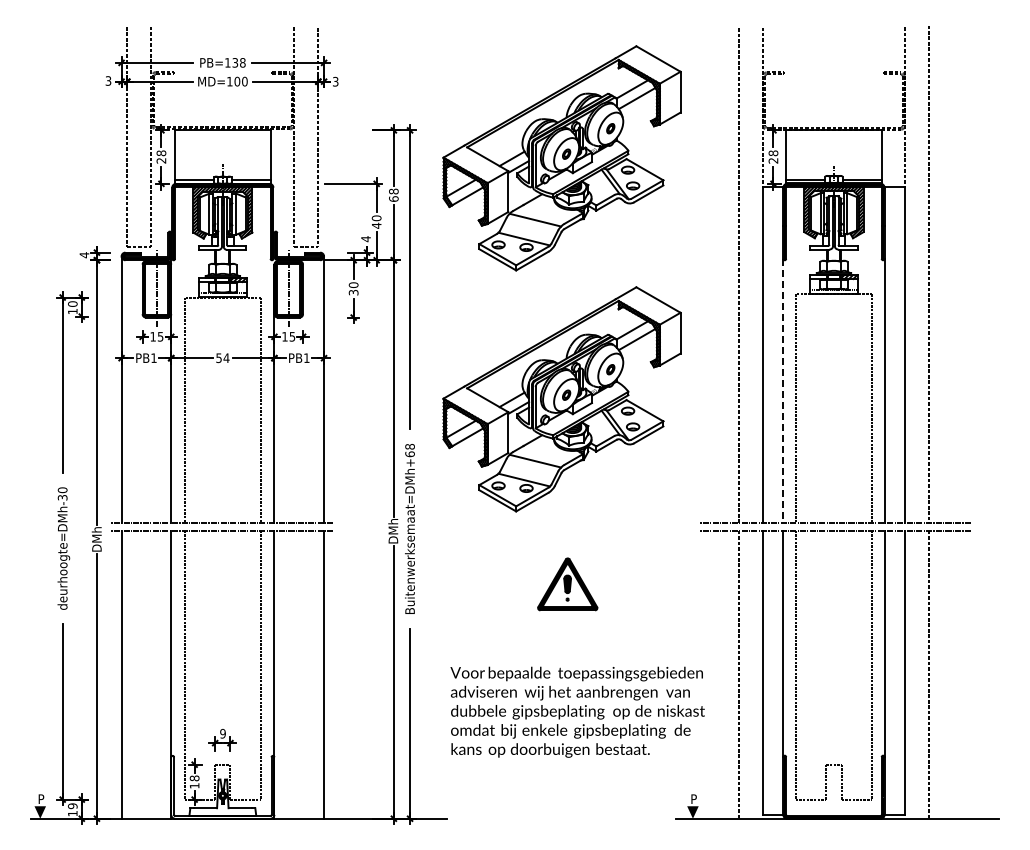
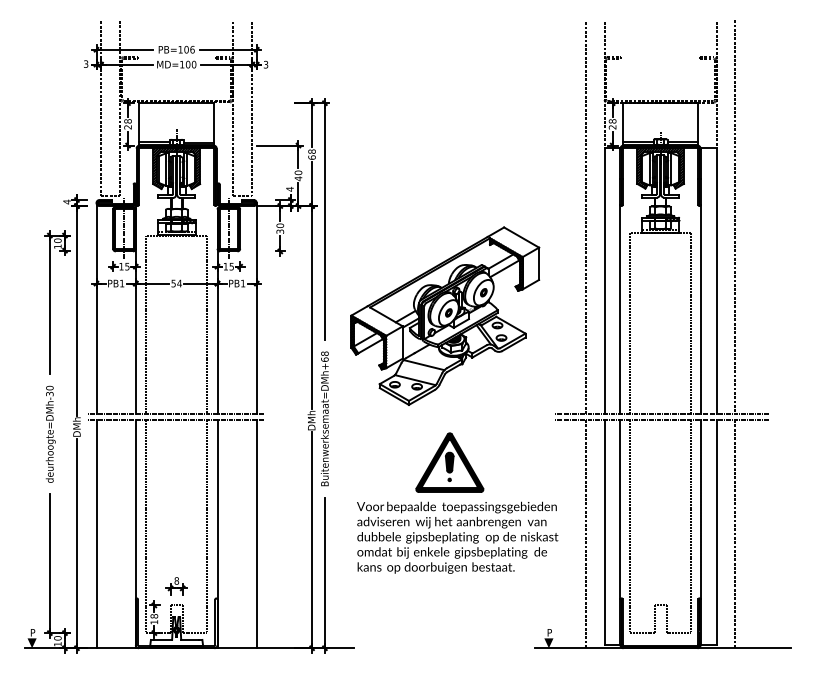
text: (238, 62) -> (189, 49), PB=138 -> PB=106
part: (561, 158) -> (444, 125), removed
line: (783, 391) -> (620, 309), dashed -> solid
part: (567, 584) -> (449, 462), size x1.43
text: (577, 711) -> (457, 537), moved
text: (222, 733) -> (176, 580), 9 -> 8
text: (72, 806) -> (57, 638), 19 -> 10

